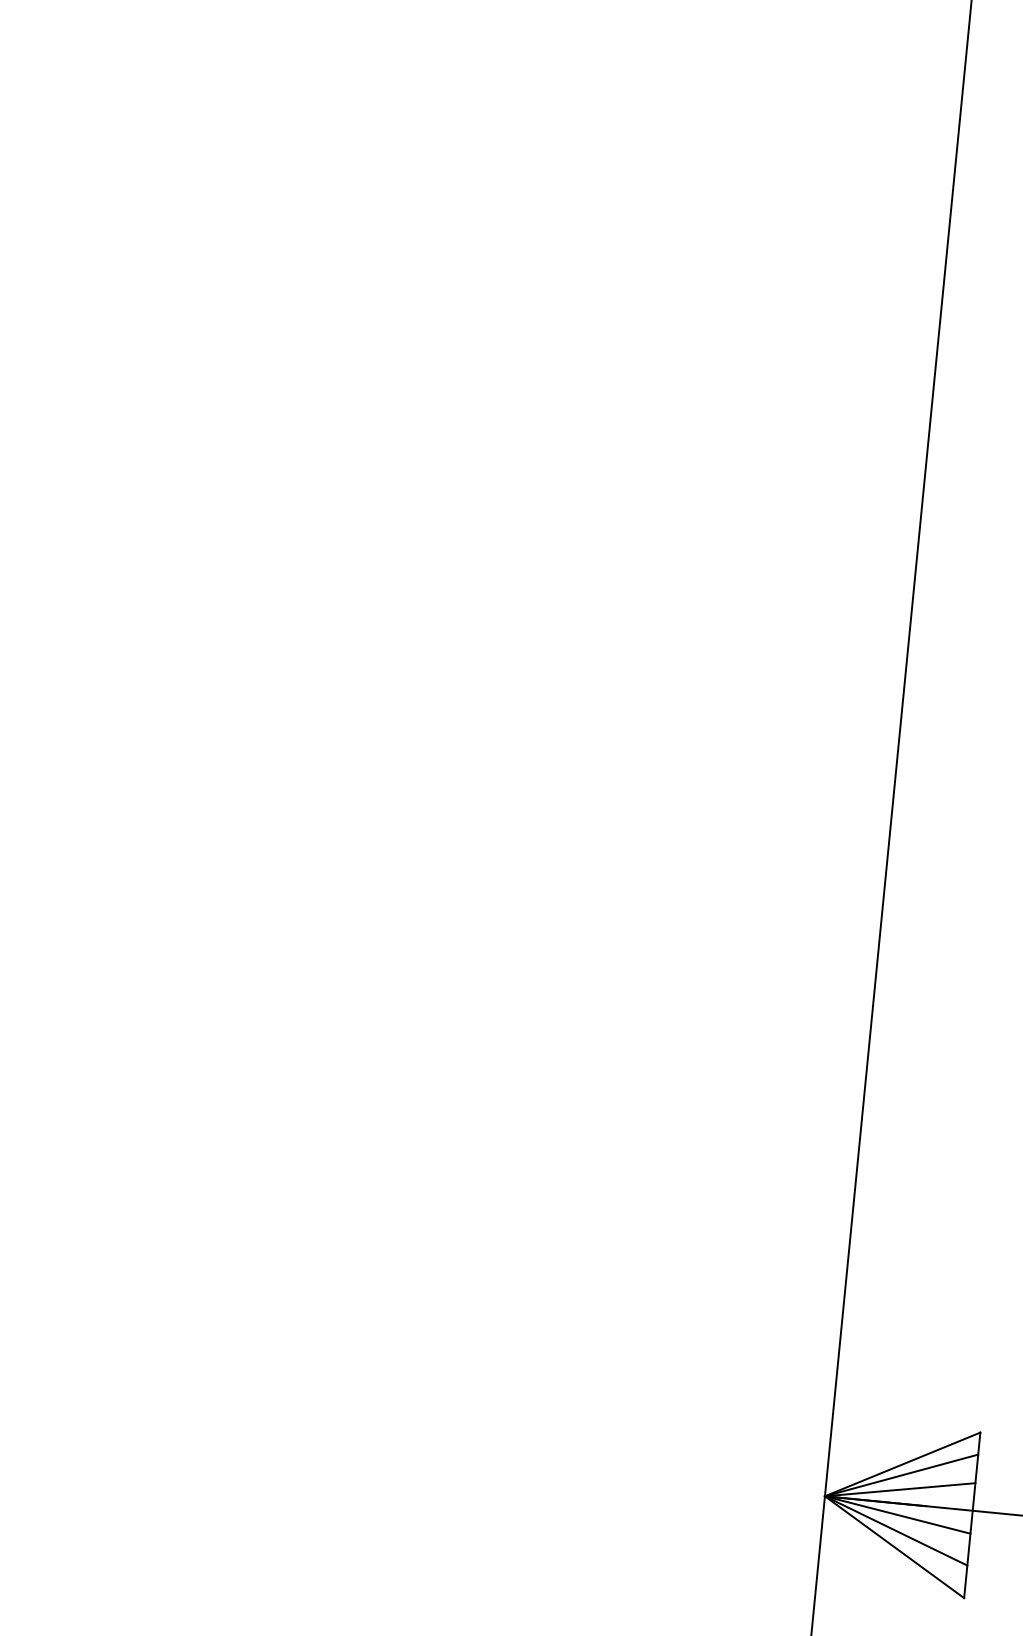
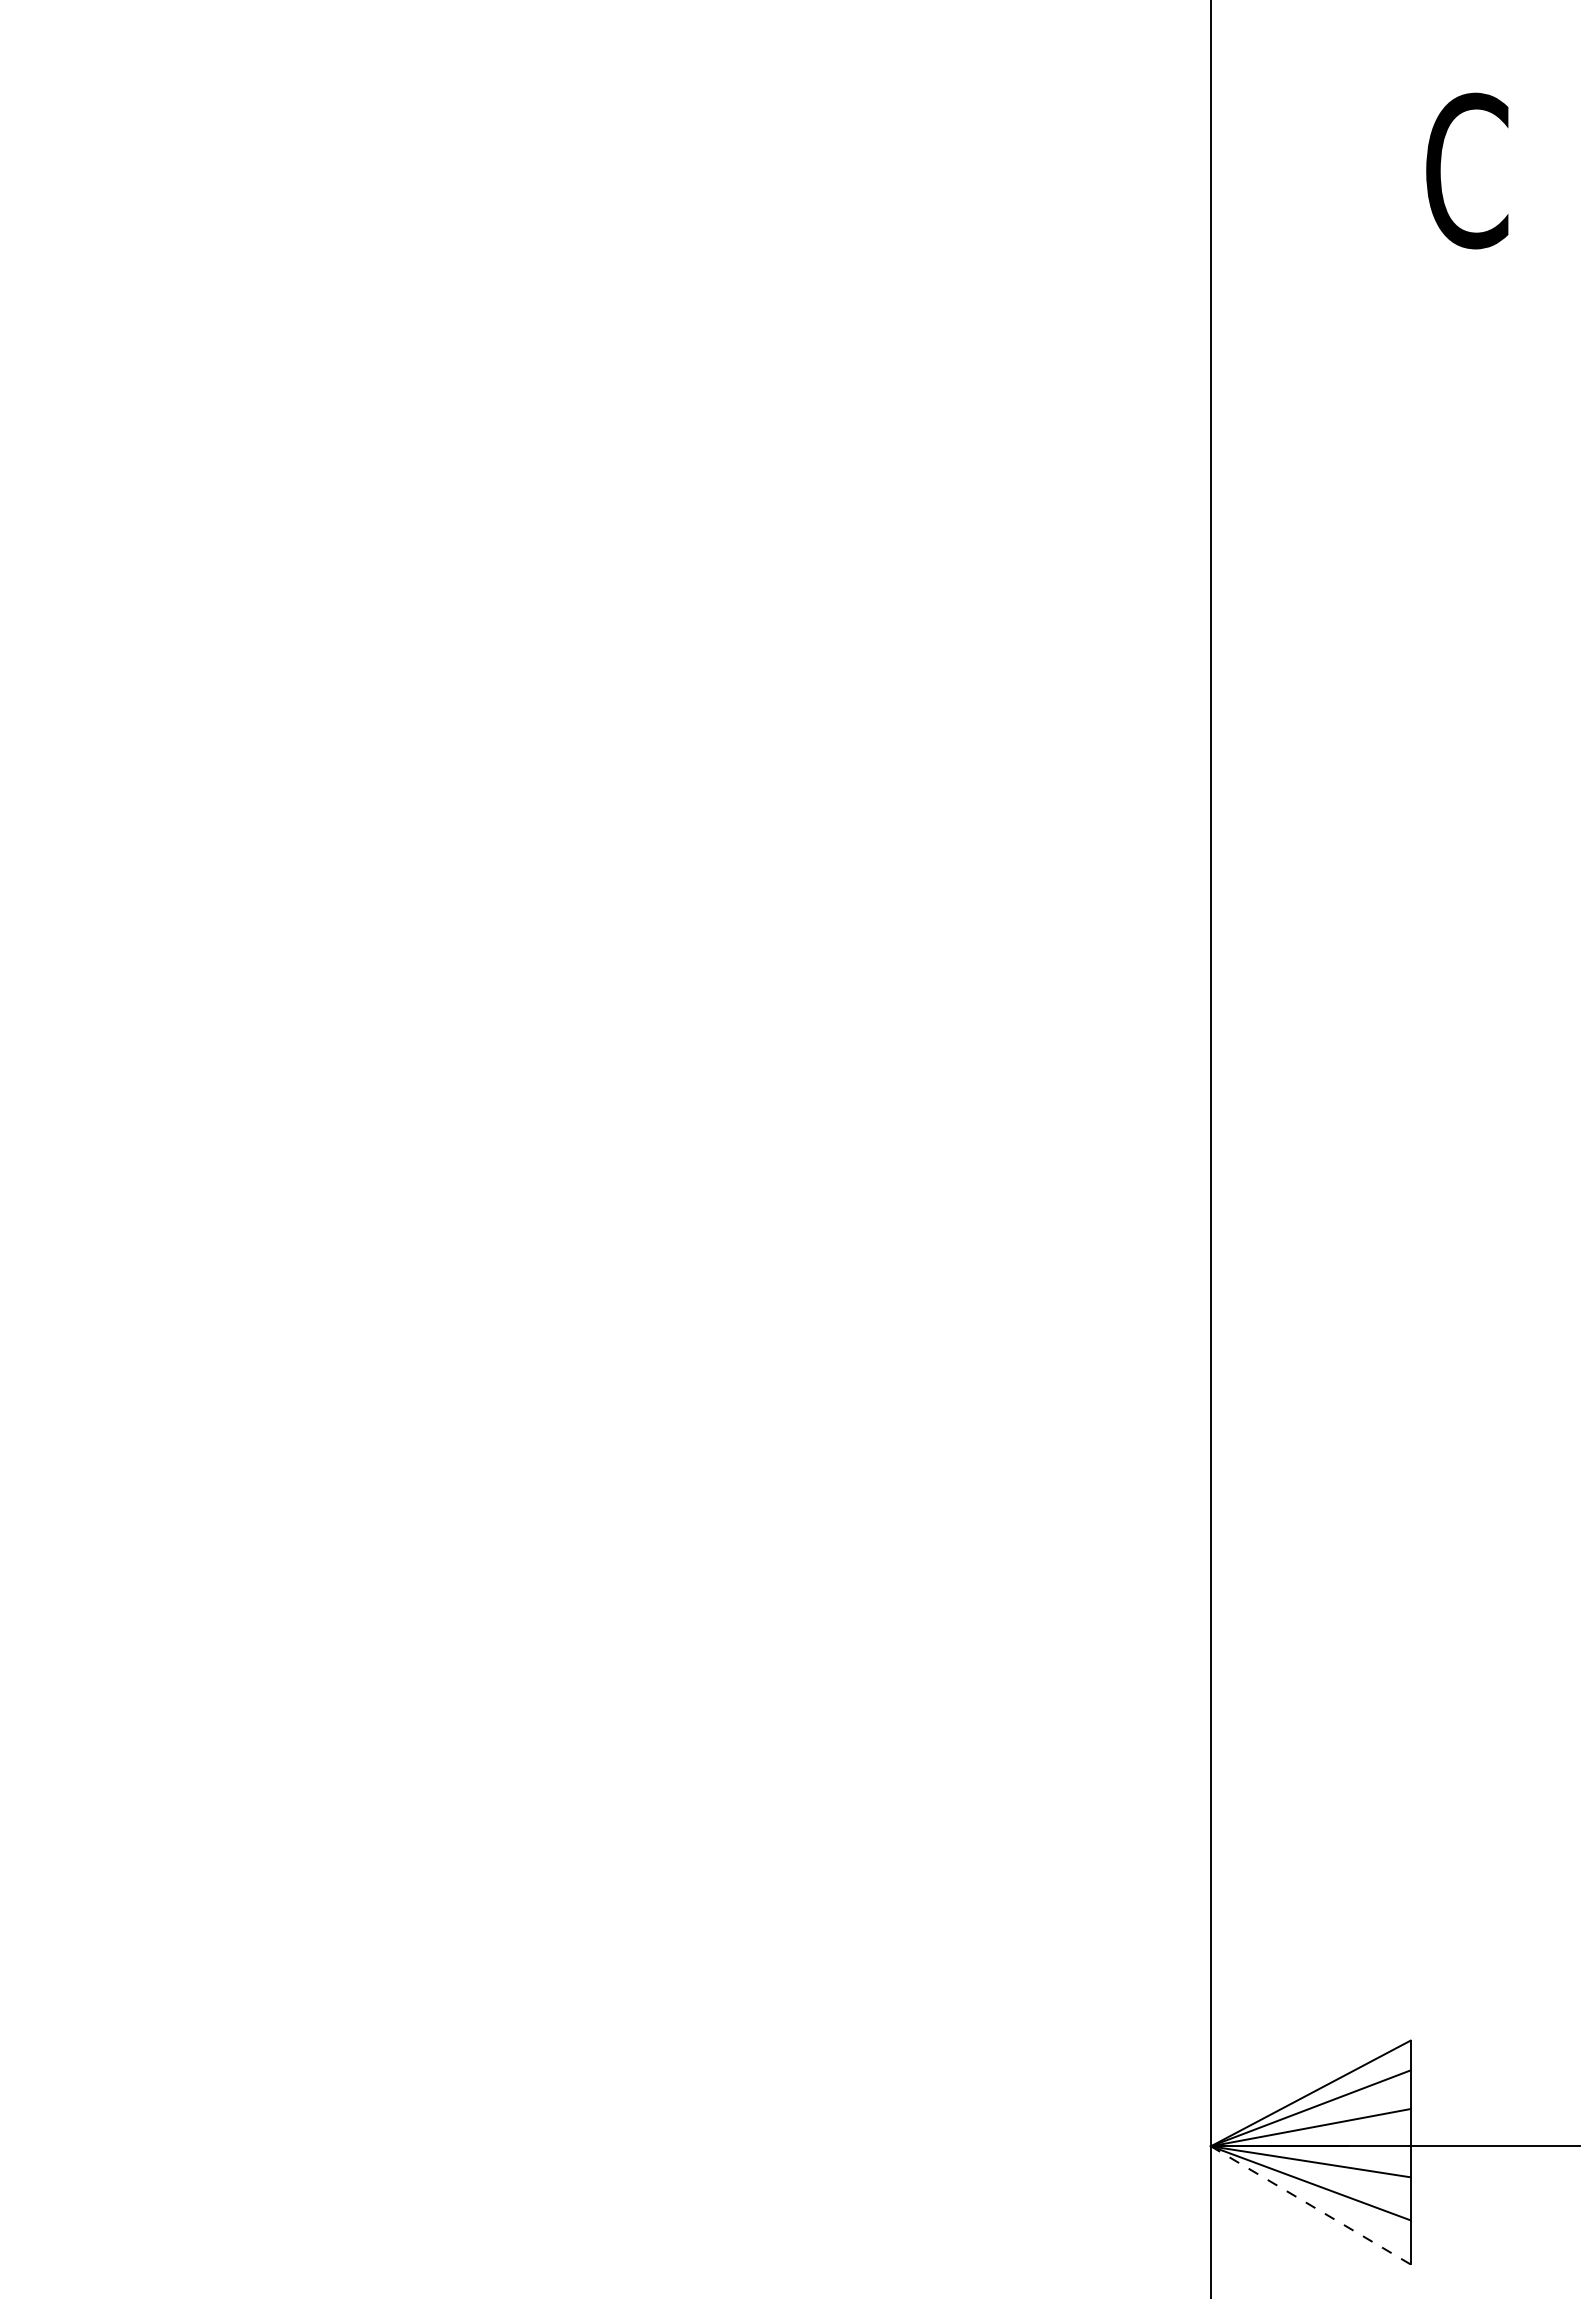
line: (894, 1547) -> (1310, 2205), solid -> dashed

